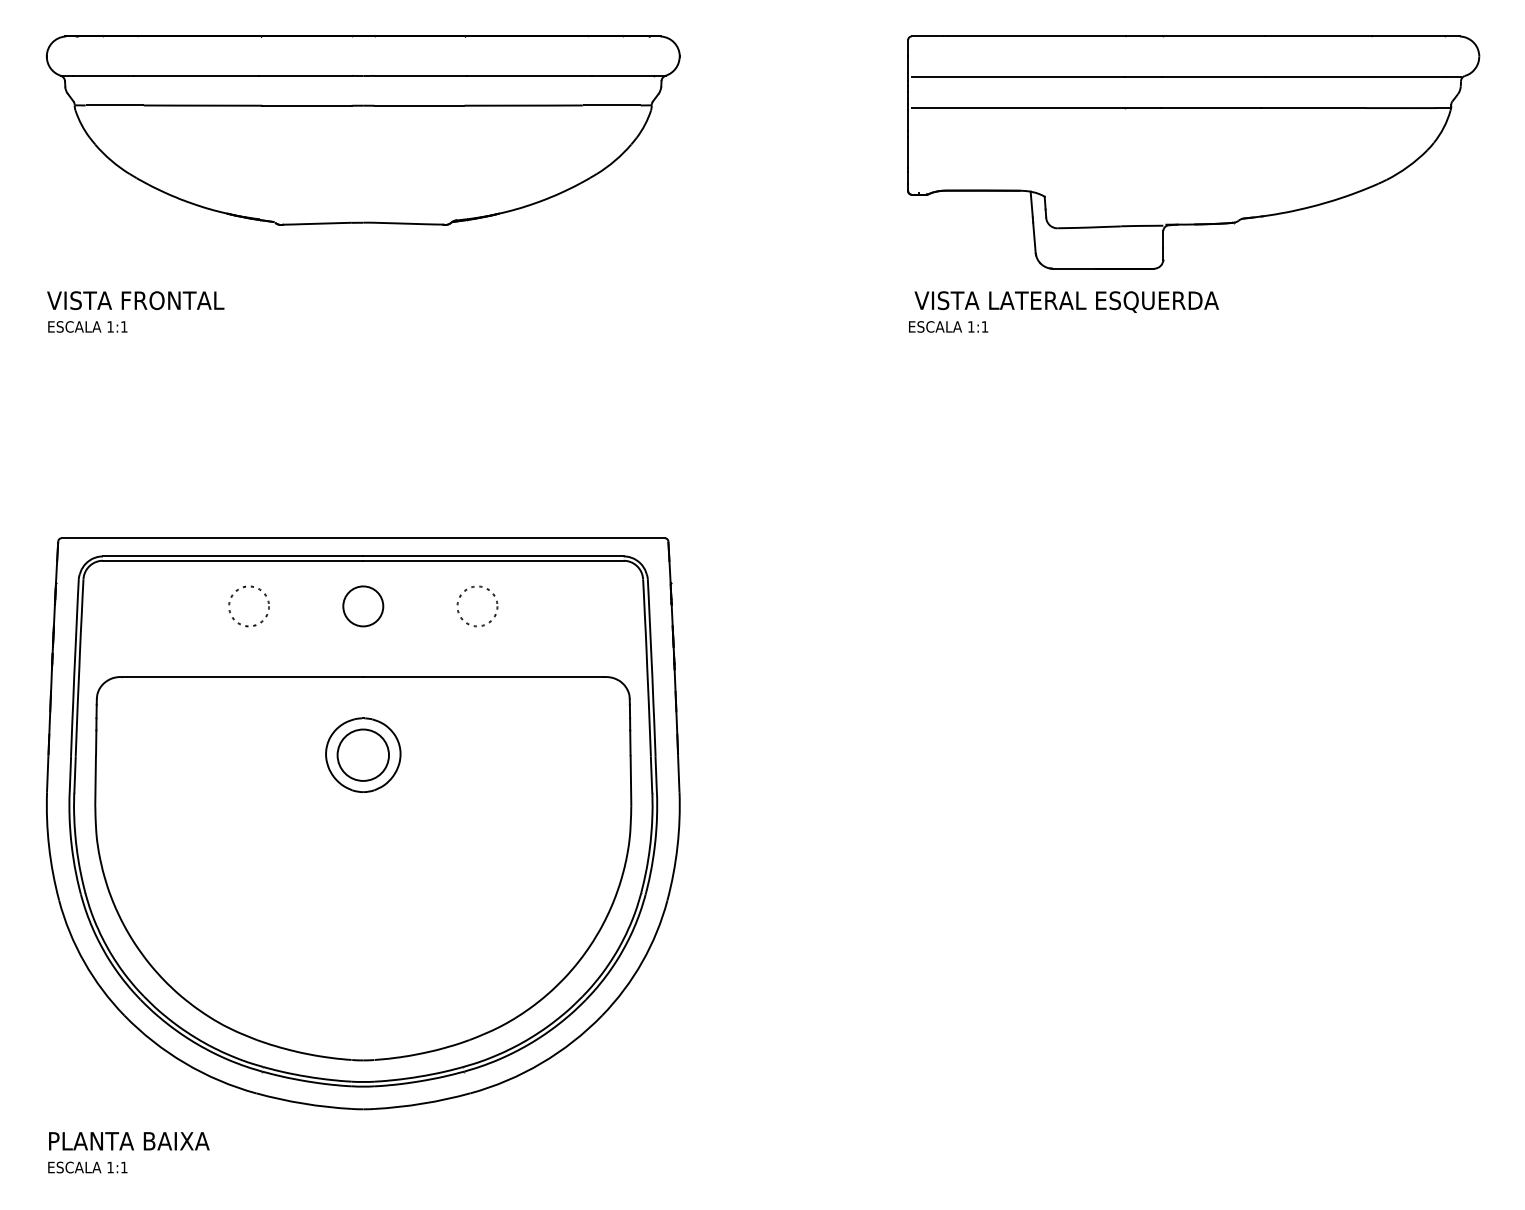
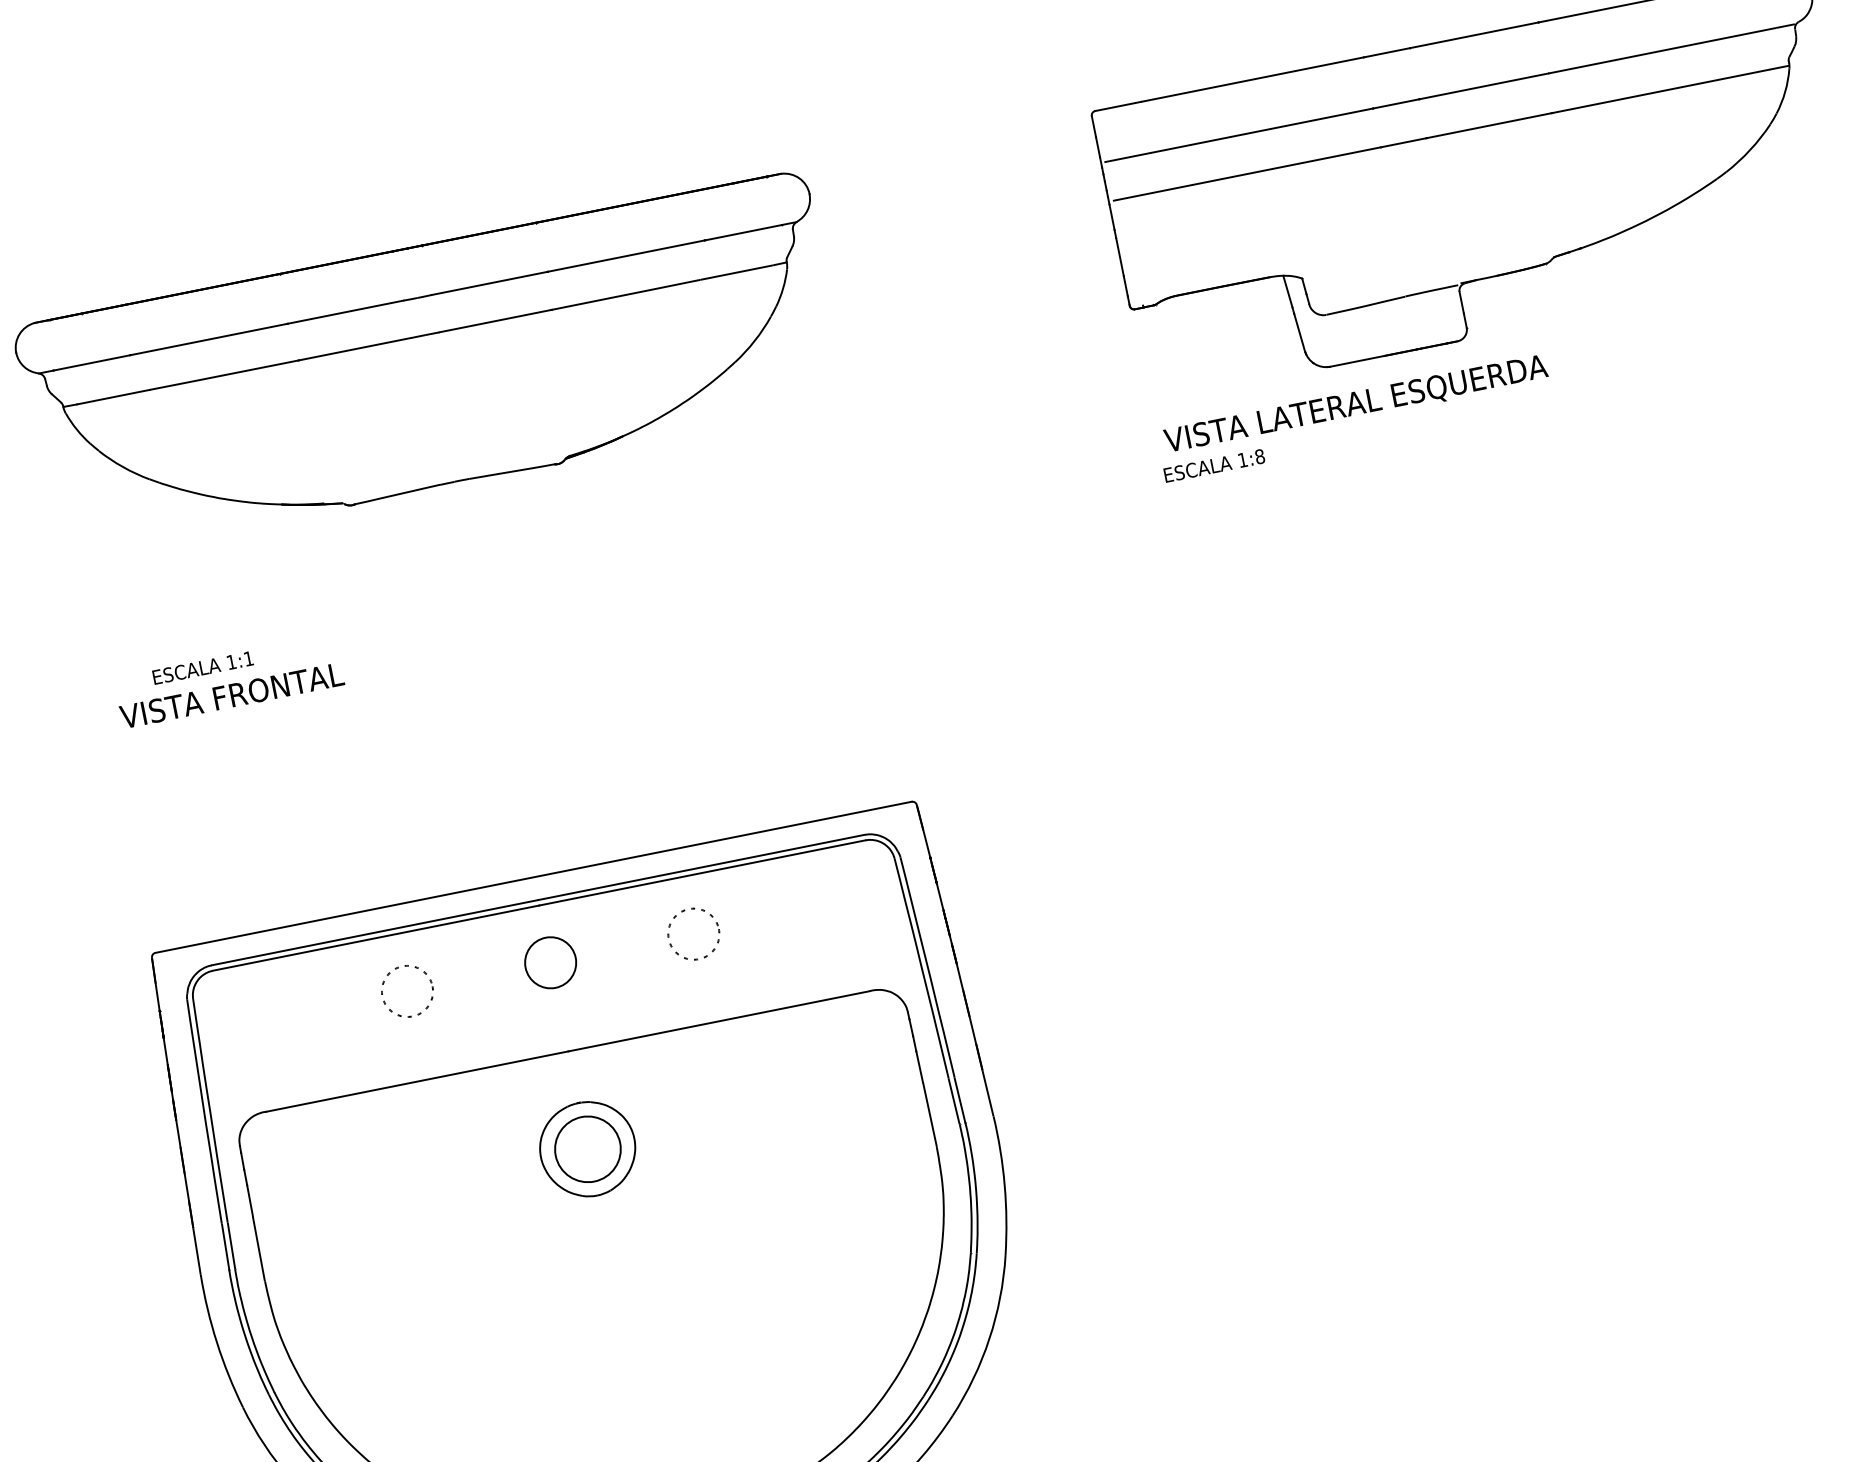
text: (135, 300) -> (231, 695), moved
text: (87, 326) -> (202, 667), moved
text: (984, 326) -> (1259, 456), 1:1 -> 1:8

